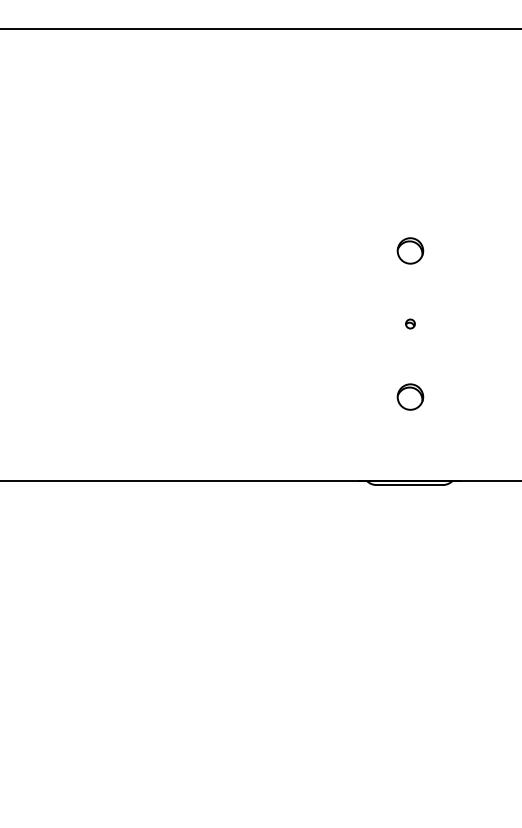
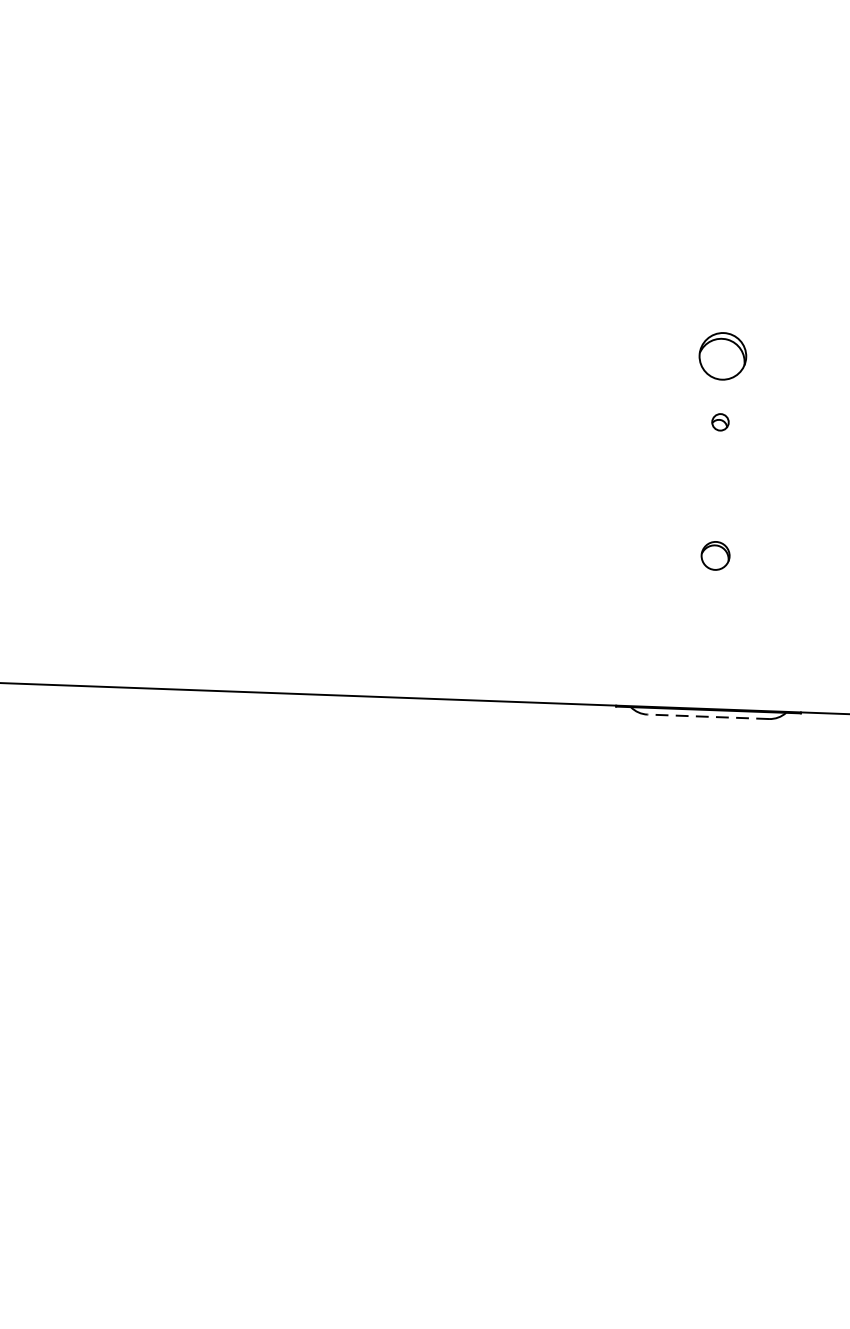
part: (410, 250) -> (722, 355), moved
part: (410, 396) -> (715, 554), size x0.6
line: (409, 485) -> (707, 717), solid -> dashed

